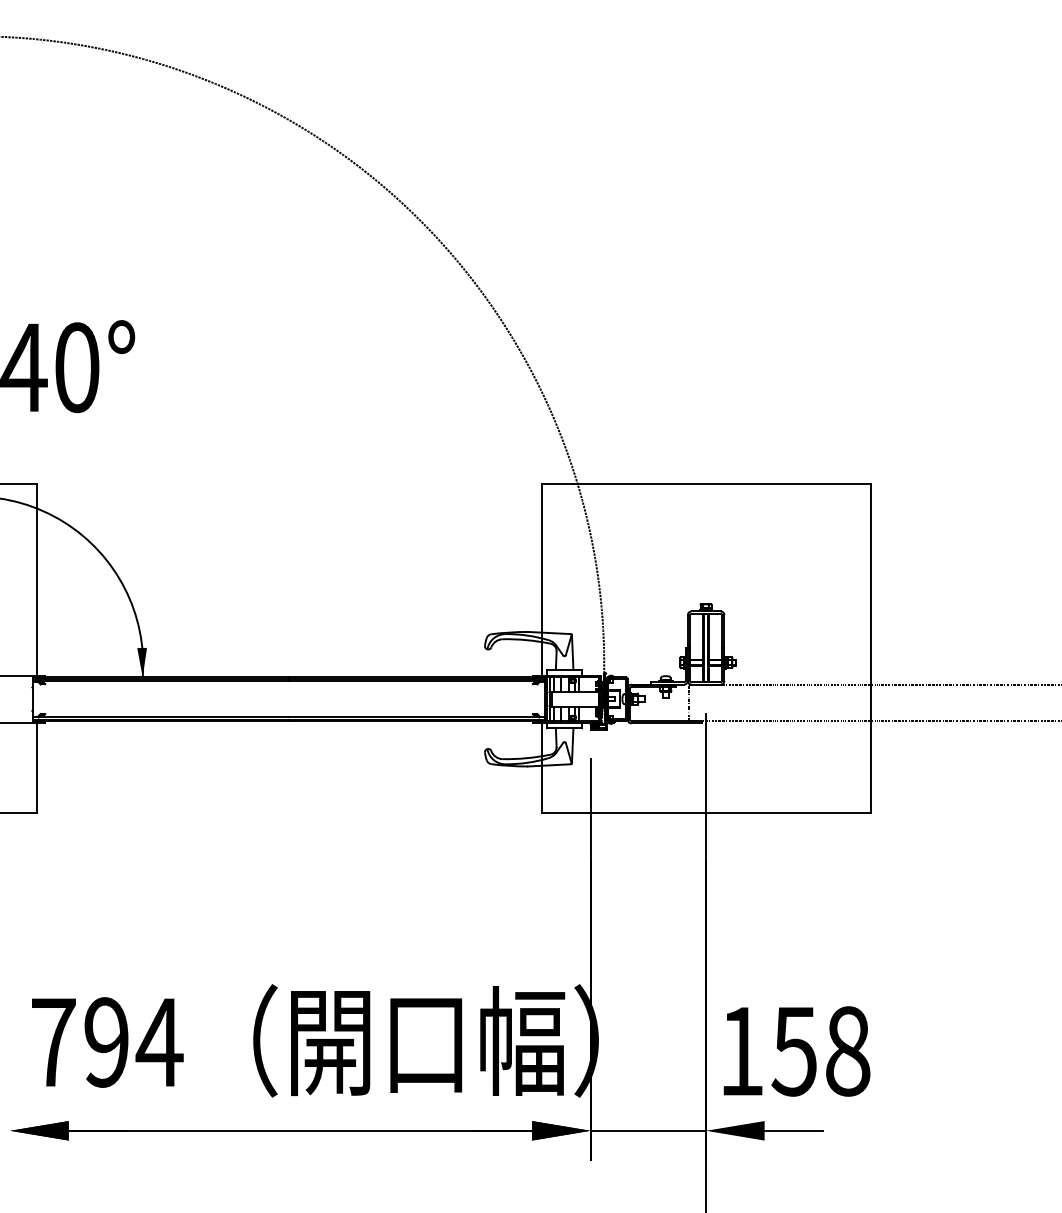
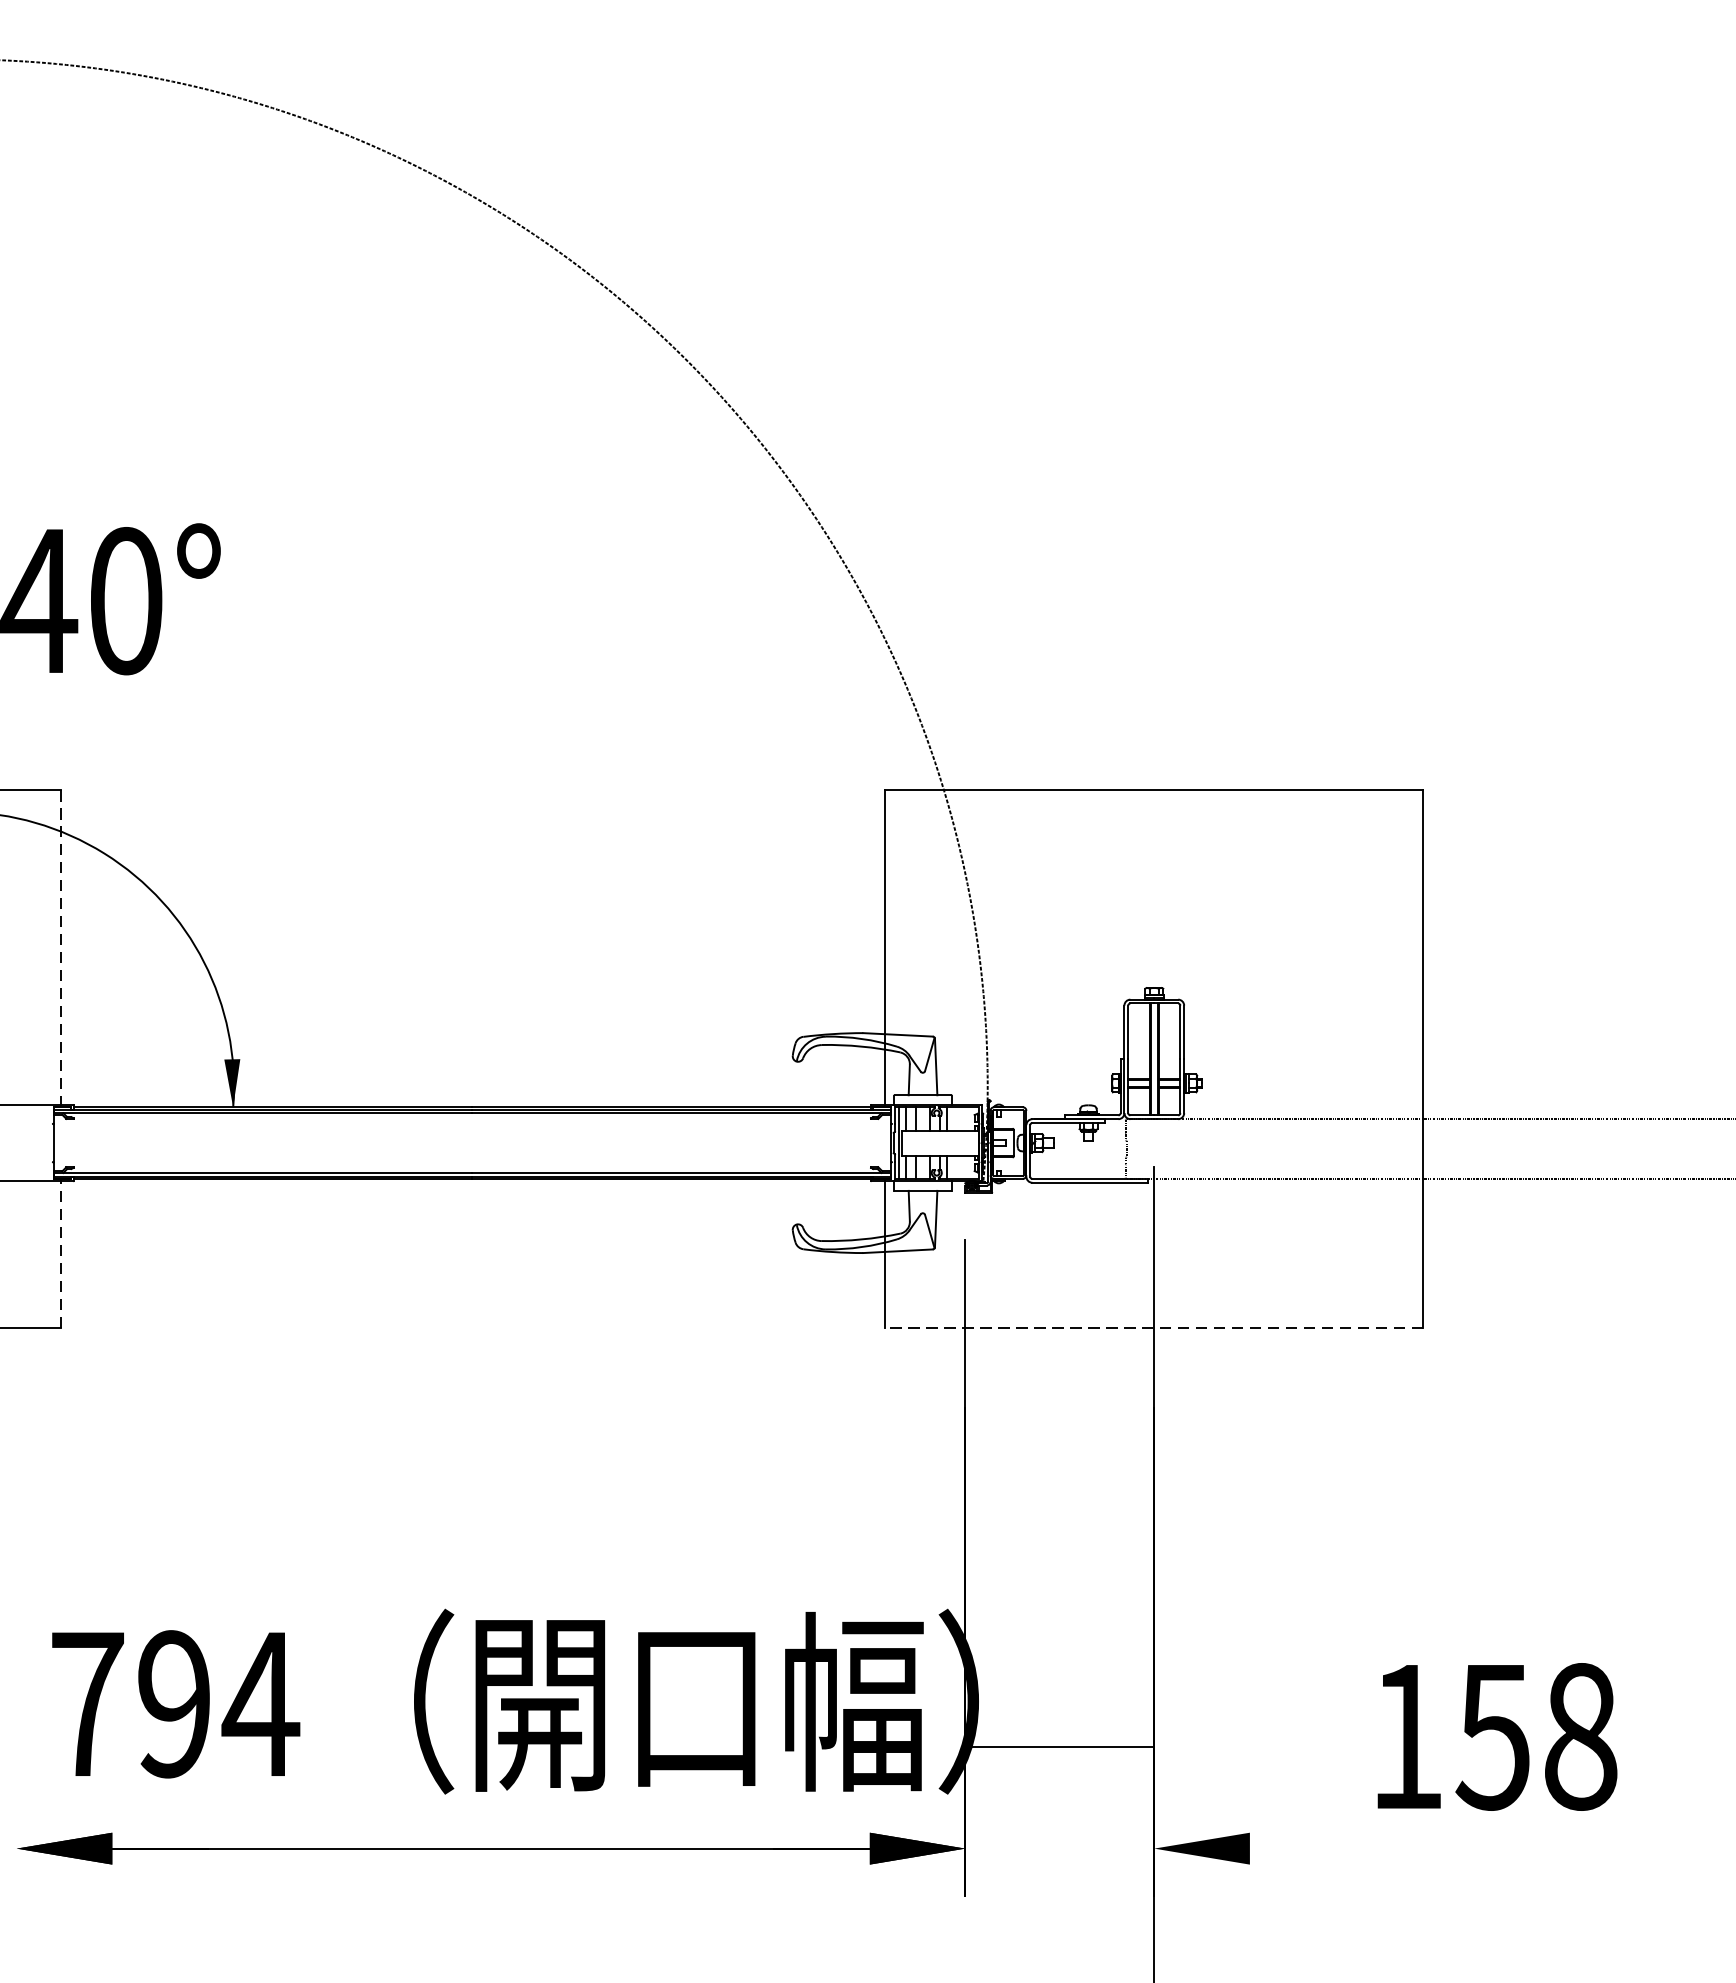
line: (37, 580) -> (61, 948), solid -> dashed
line: (37, 766) -> (61, 1253), solid -> dashed
line: (705, 812) -> (1153, 1328), solid -> dashed
text: (796, 1051) -> (1496, 1736), moved
line: (648, 1130) -> (1060, 1746), moved
line: (793, 1130) -> (1297, 1848), removed

